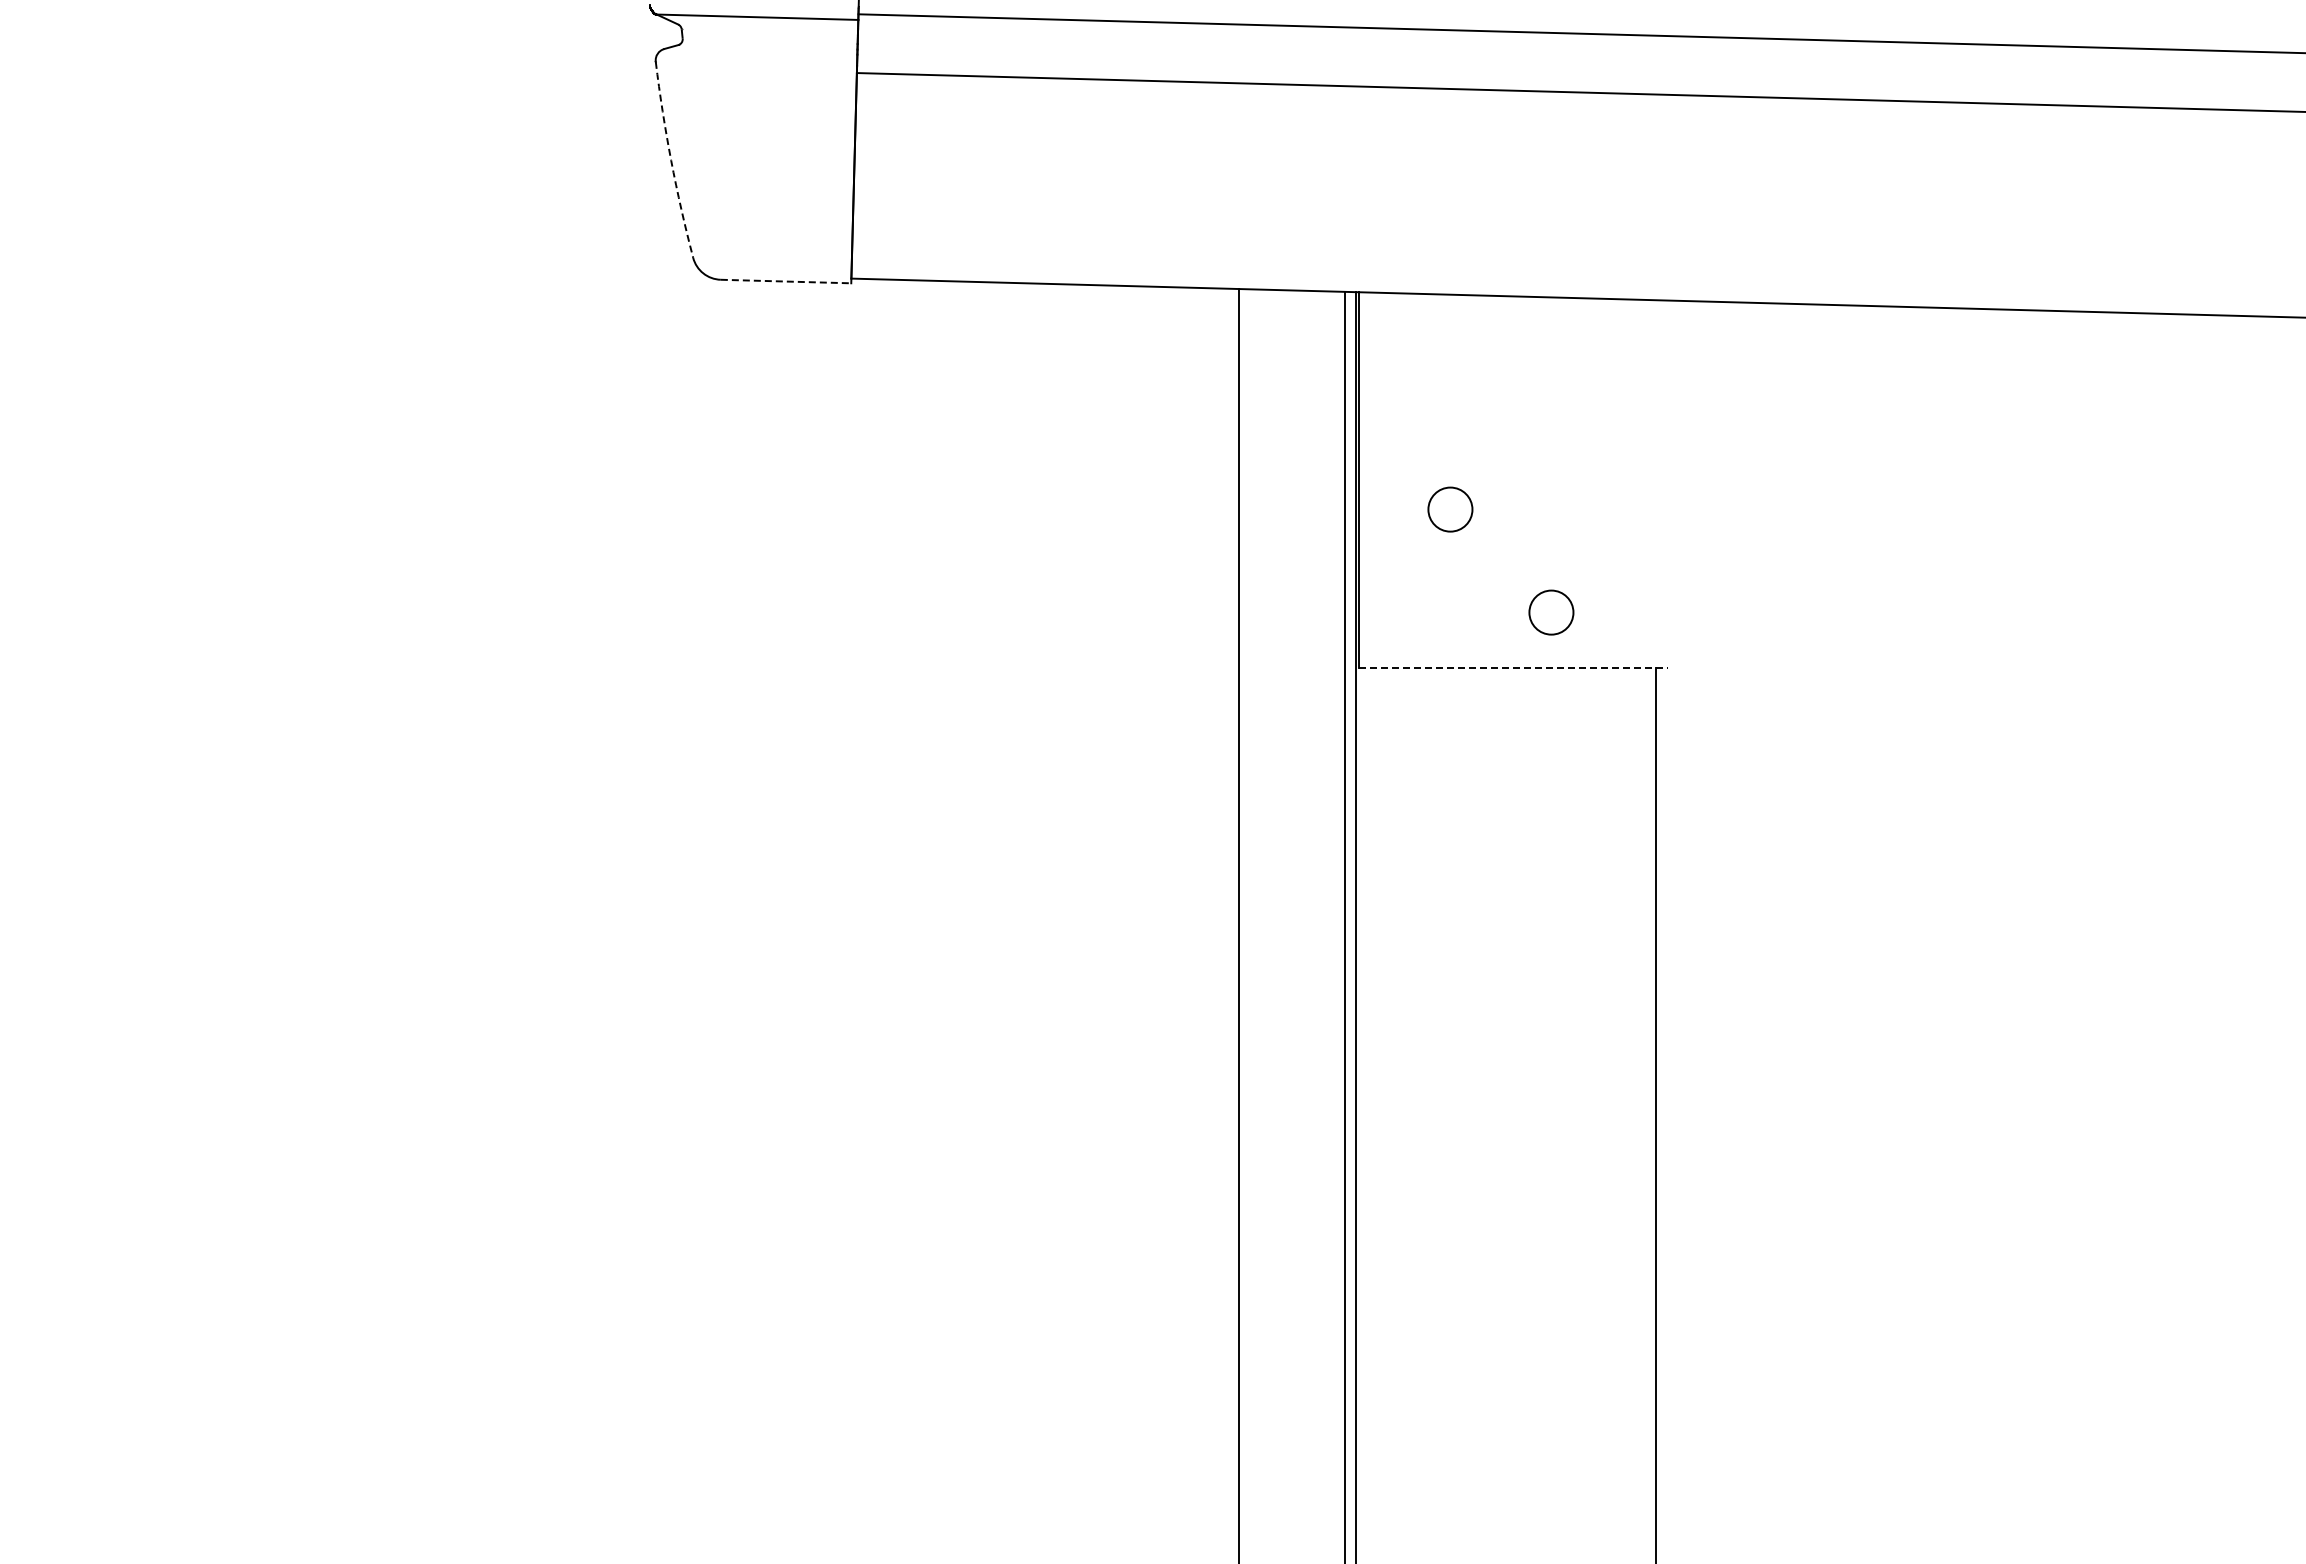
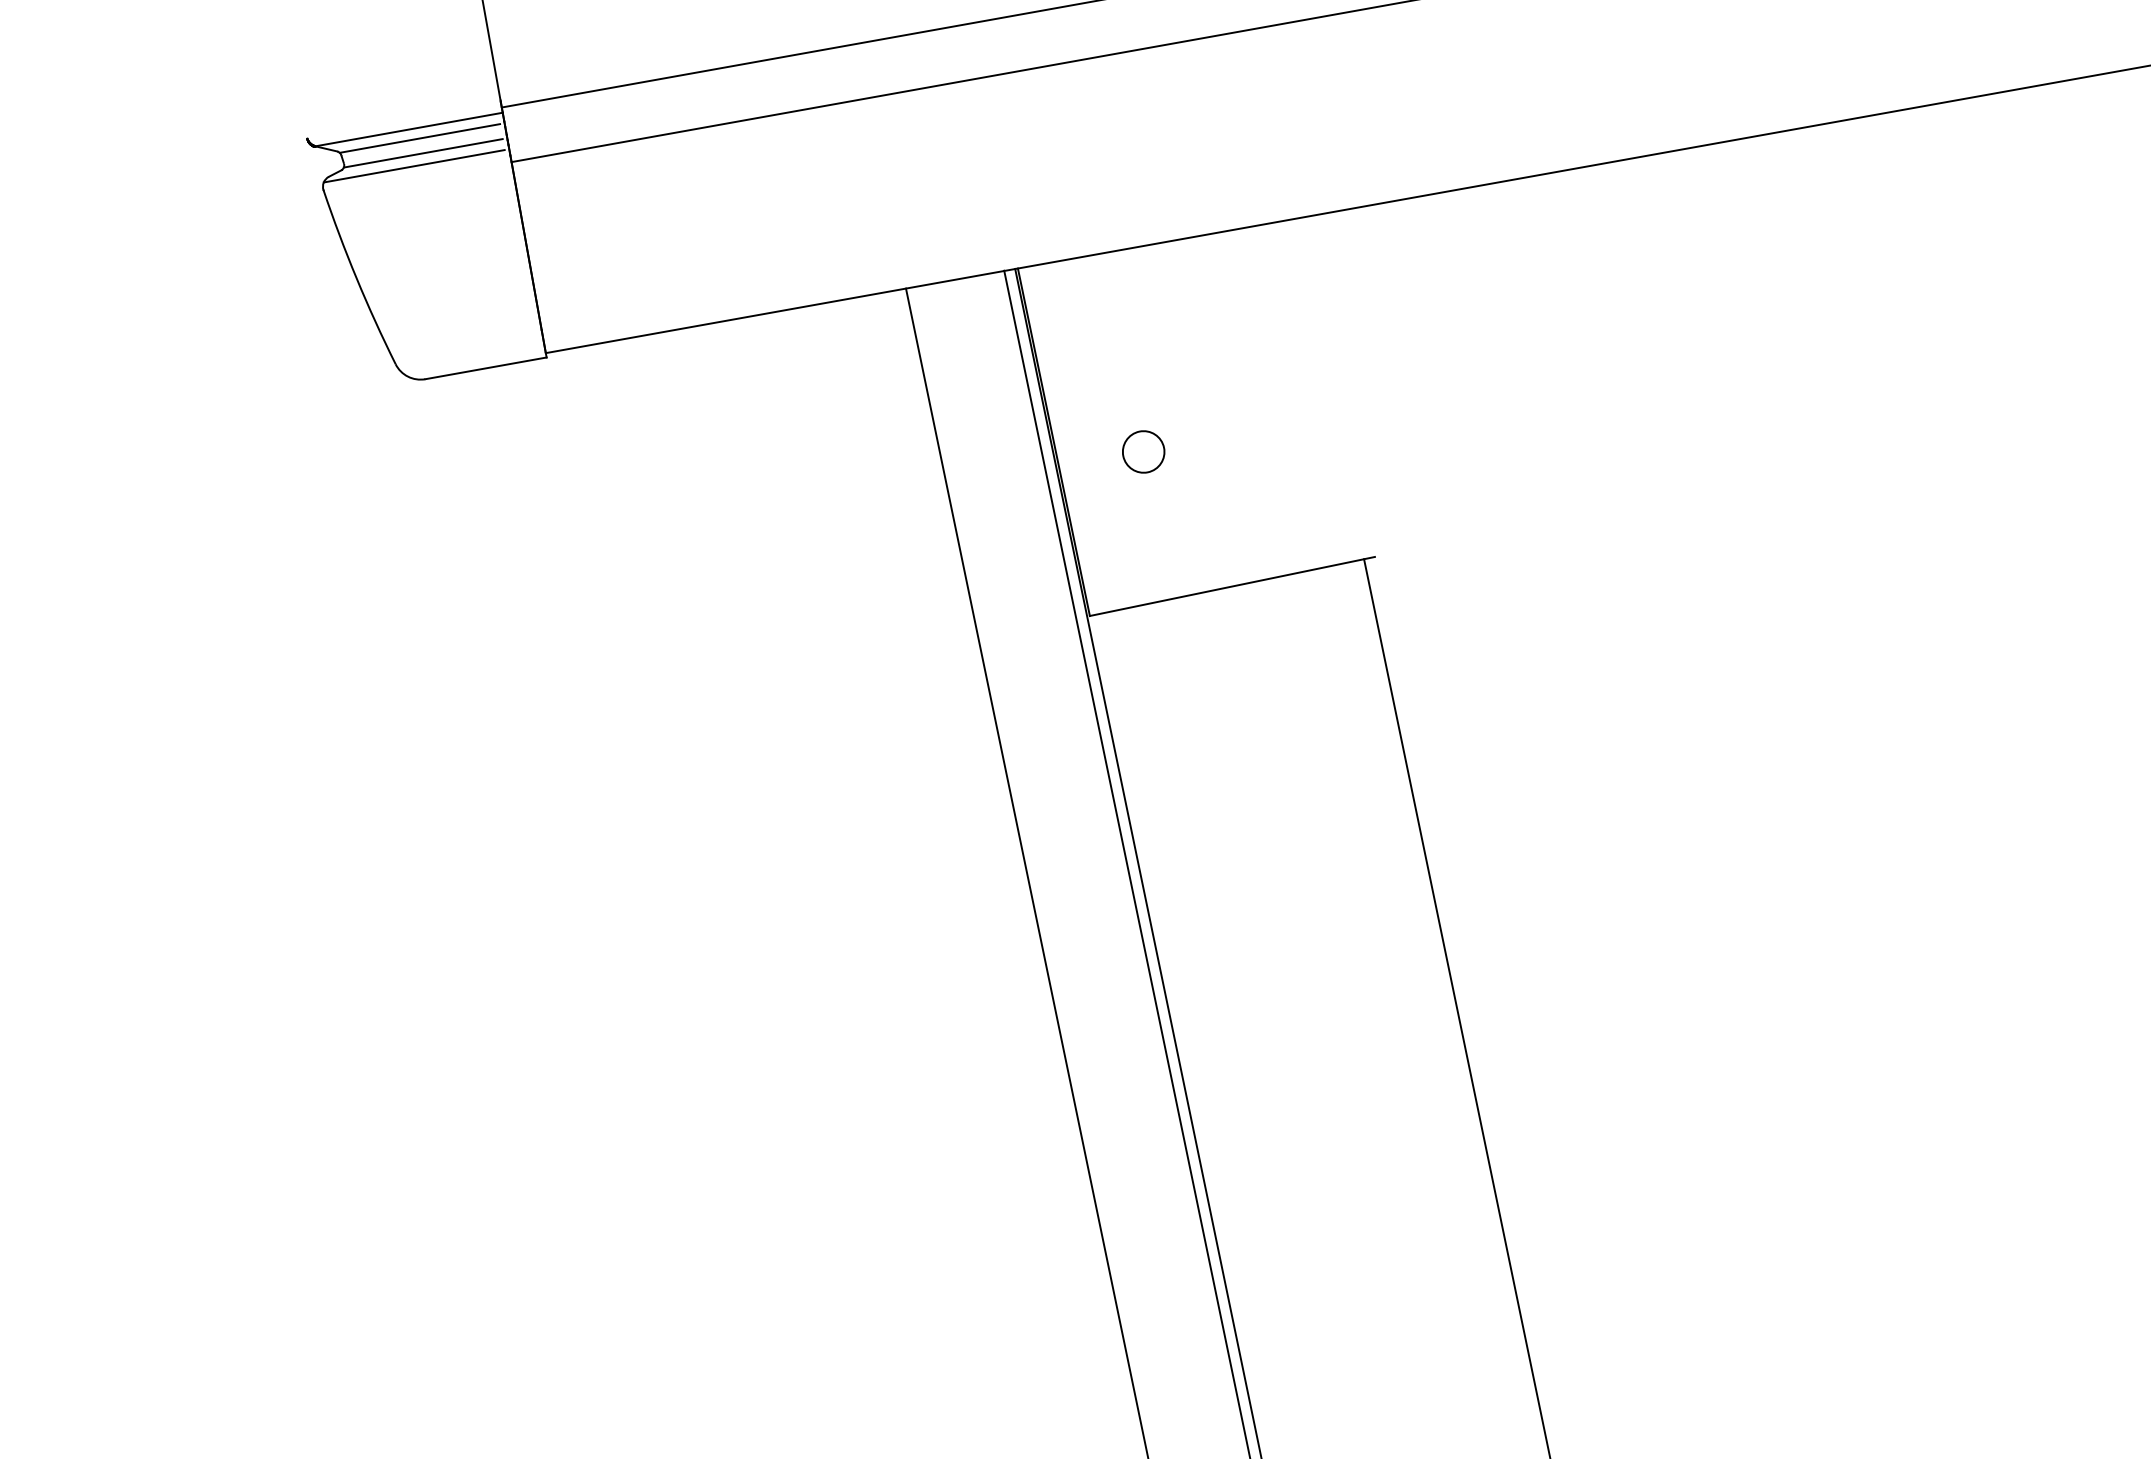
line: (766, 28) -> (419, 138), added
line: (766, 44) -> (422, 153), added
line: (754, 56) -> (413, 166), added
arc: (671, 160) -> (356, 278), dashed -> solid
line: (786, 281) -> (486, 368), dashed -> solid
circle: (1551, 612) -> (1256, 527), removed
line: (1514, 668) -> (1233, 586), dashed -> solid

